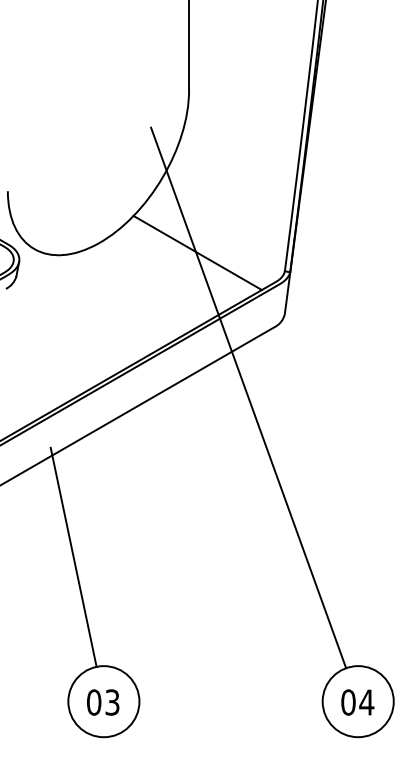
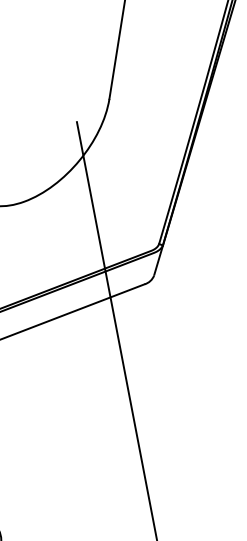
line: (197, 252) -> (96, 219), removed

